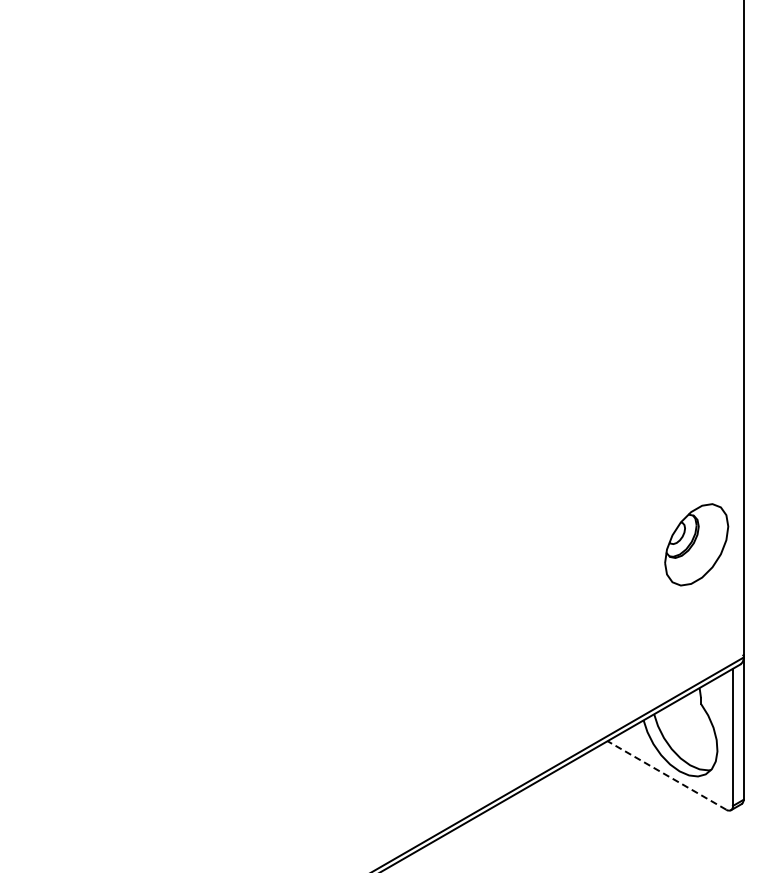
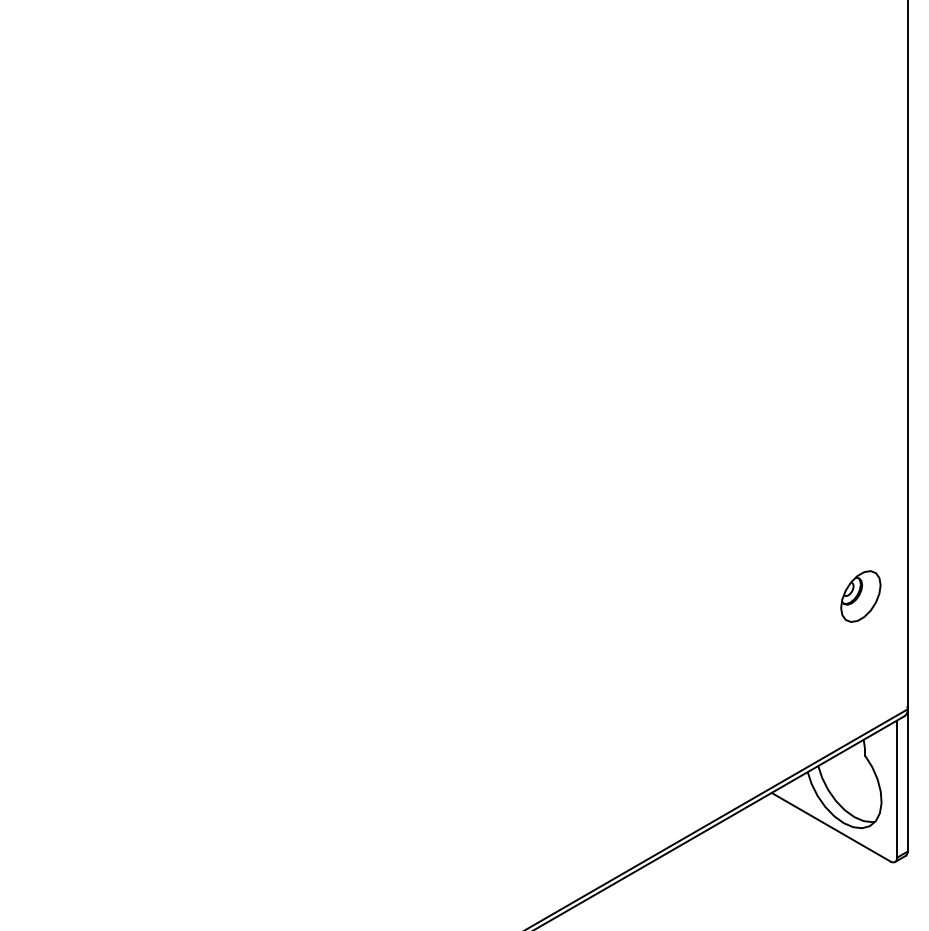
part: (696, 544) -> (860, 596), size x0.62
line: (667, 775) -> (831, 827), dashed -> solid

